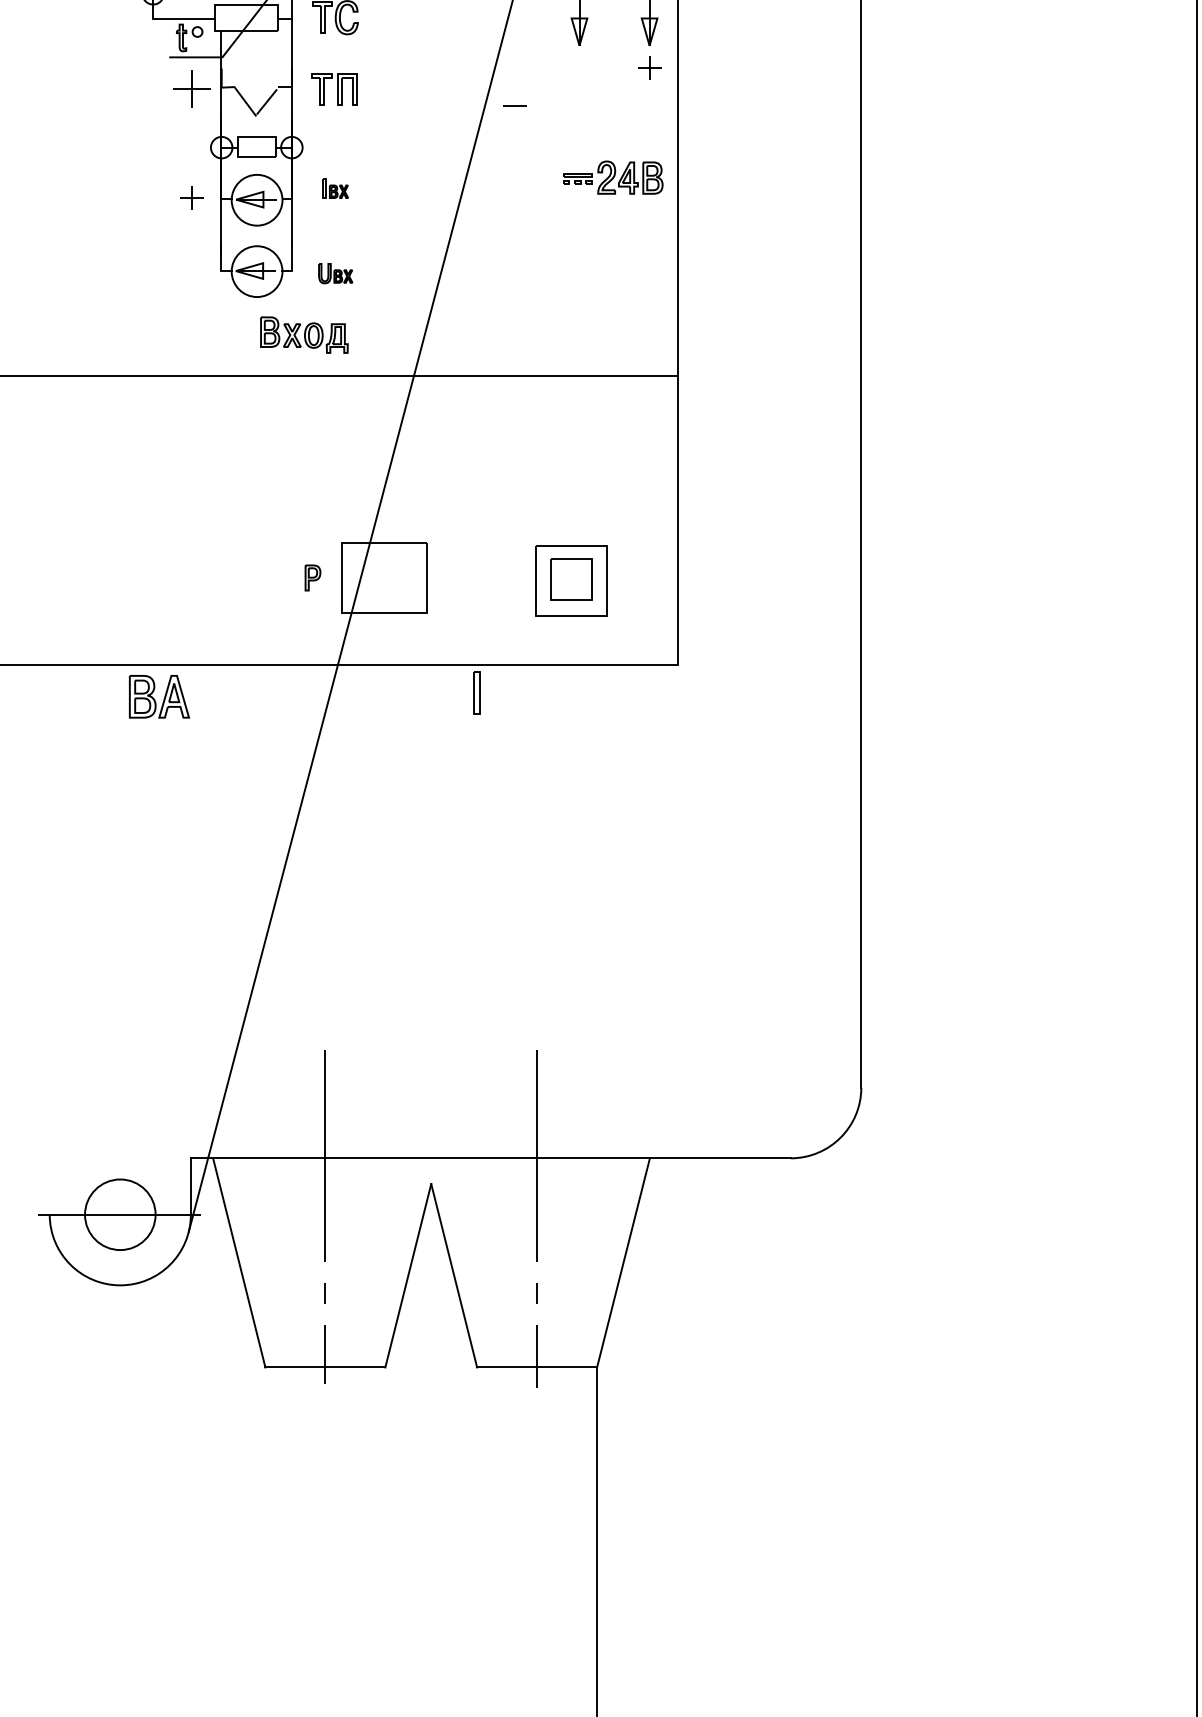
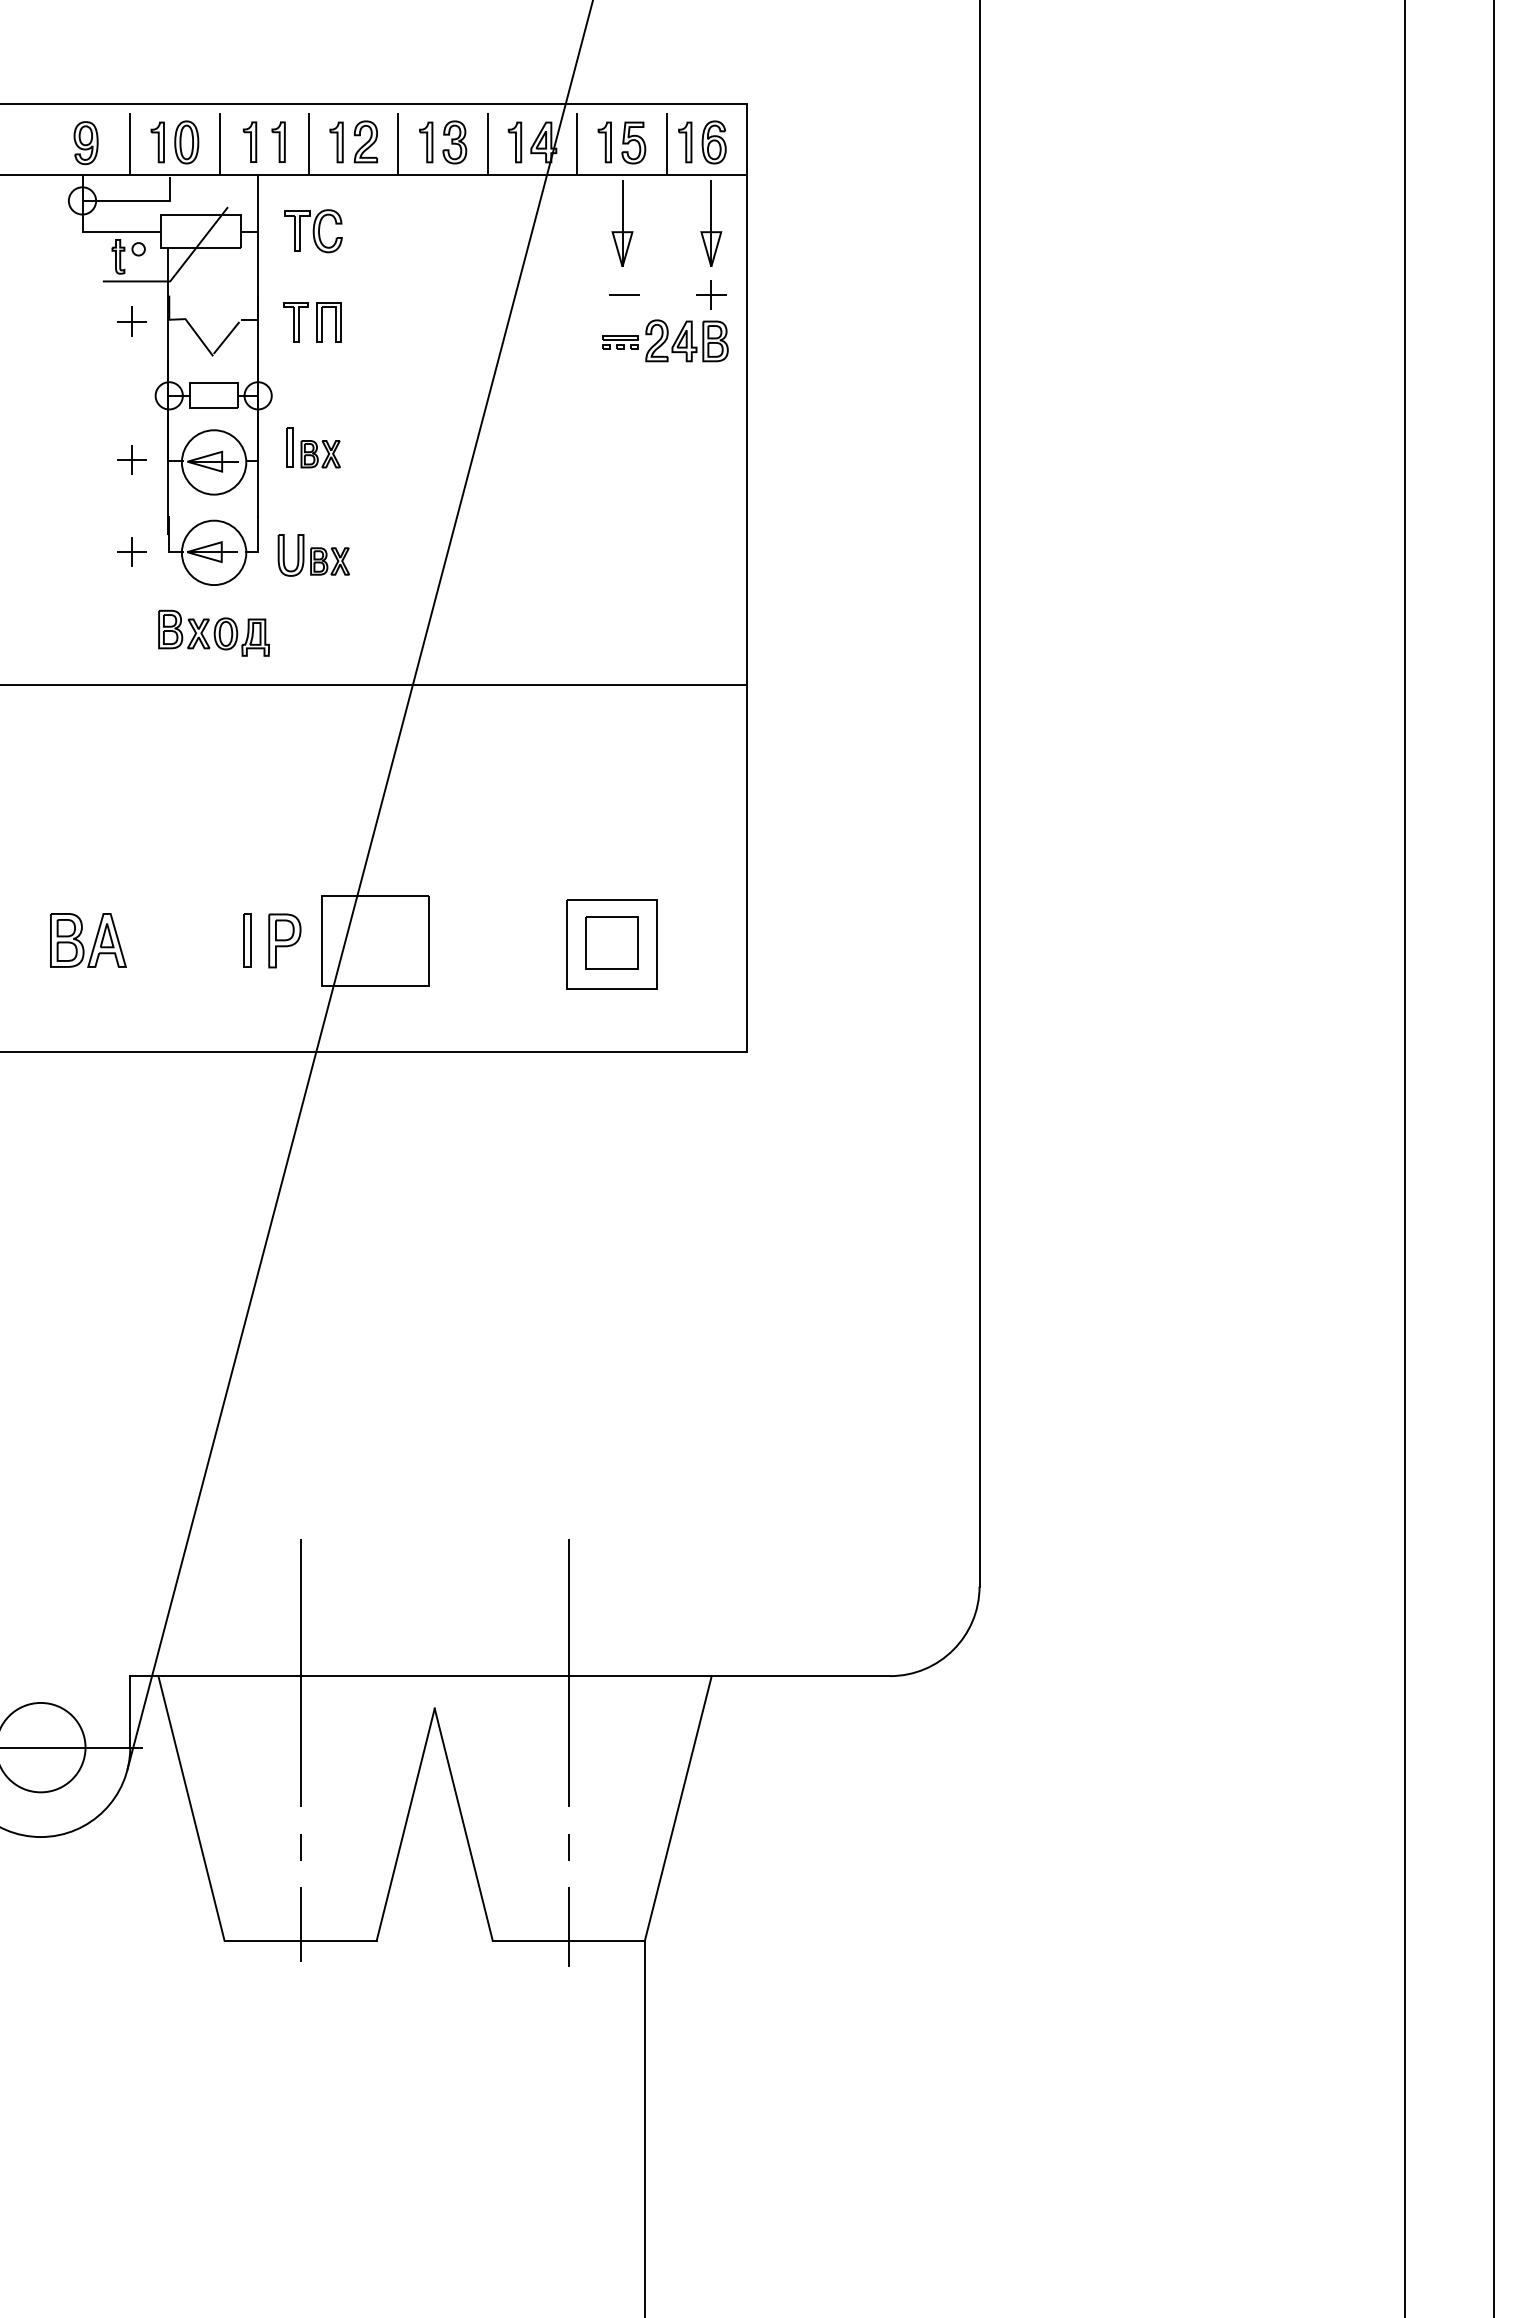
part: (191, 88) -> (131, 321), size x0.62
line: (514, 105) -> (624, 294), moved
part: (613, 177) -> (665, 340), moved
part: (335, 188) -> (313, 447), size x1.67
part: (191, 270) -> (131, 551), added
part: (335, 273) -> (313, 555), size x1.67
part: (303, 334) -> (213, 632), moved
part: (312, 577) -> (284, 940), size x1.67
part: (476, 692) -> (247, 940), moved
part: (164, 697) -> (94, 941), moved

